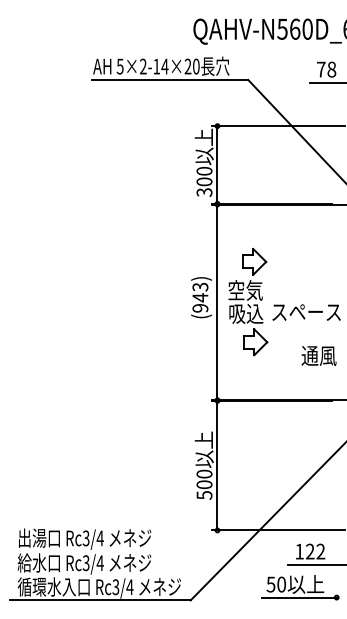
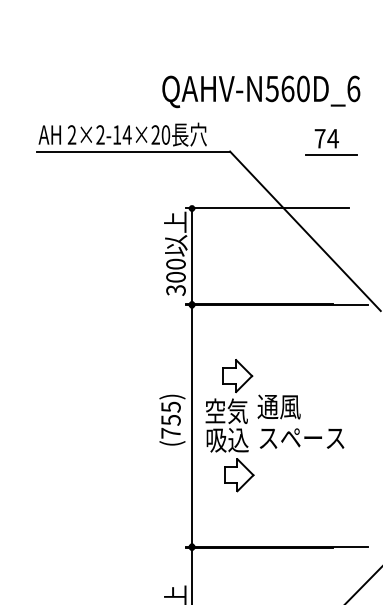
text: (119, 66) -> (71, 134), 5×2-14×20 -> 2×2-14×20
text: (331, 69) -> (332, 138), 78 -> 74
text: (200, 297) -> (171, 419), (943) -> (755)
text: (318, 355) -> (278, 406), moved

